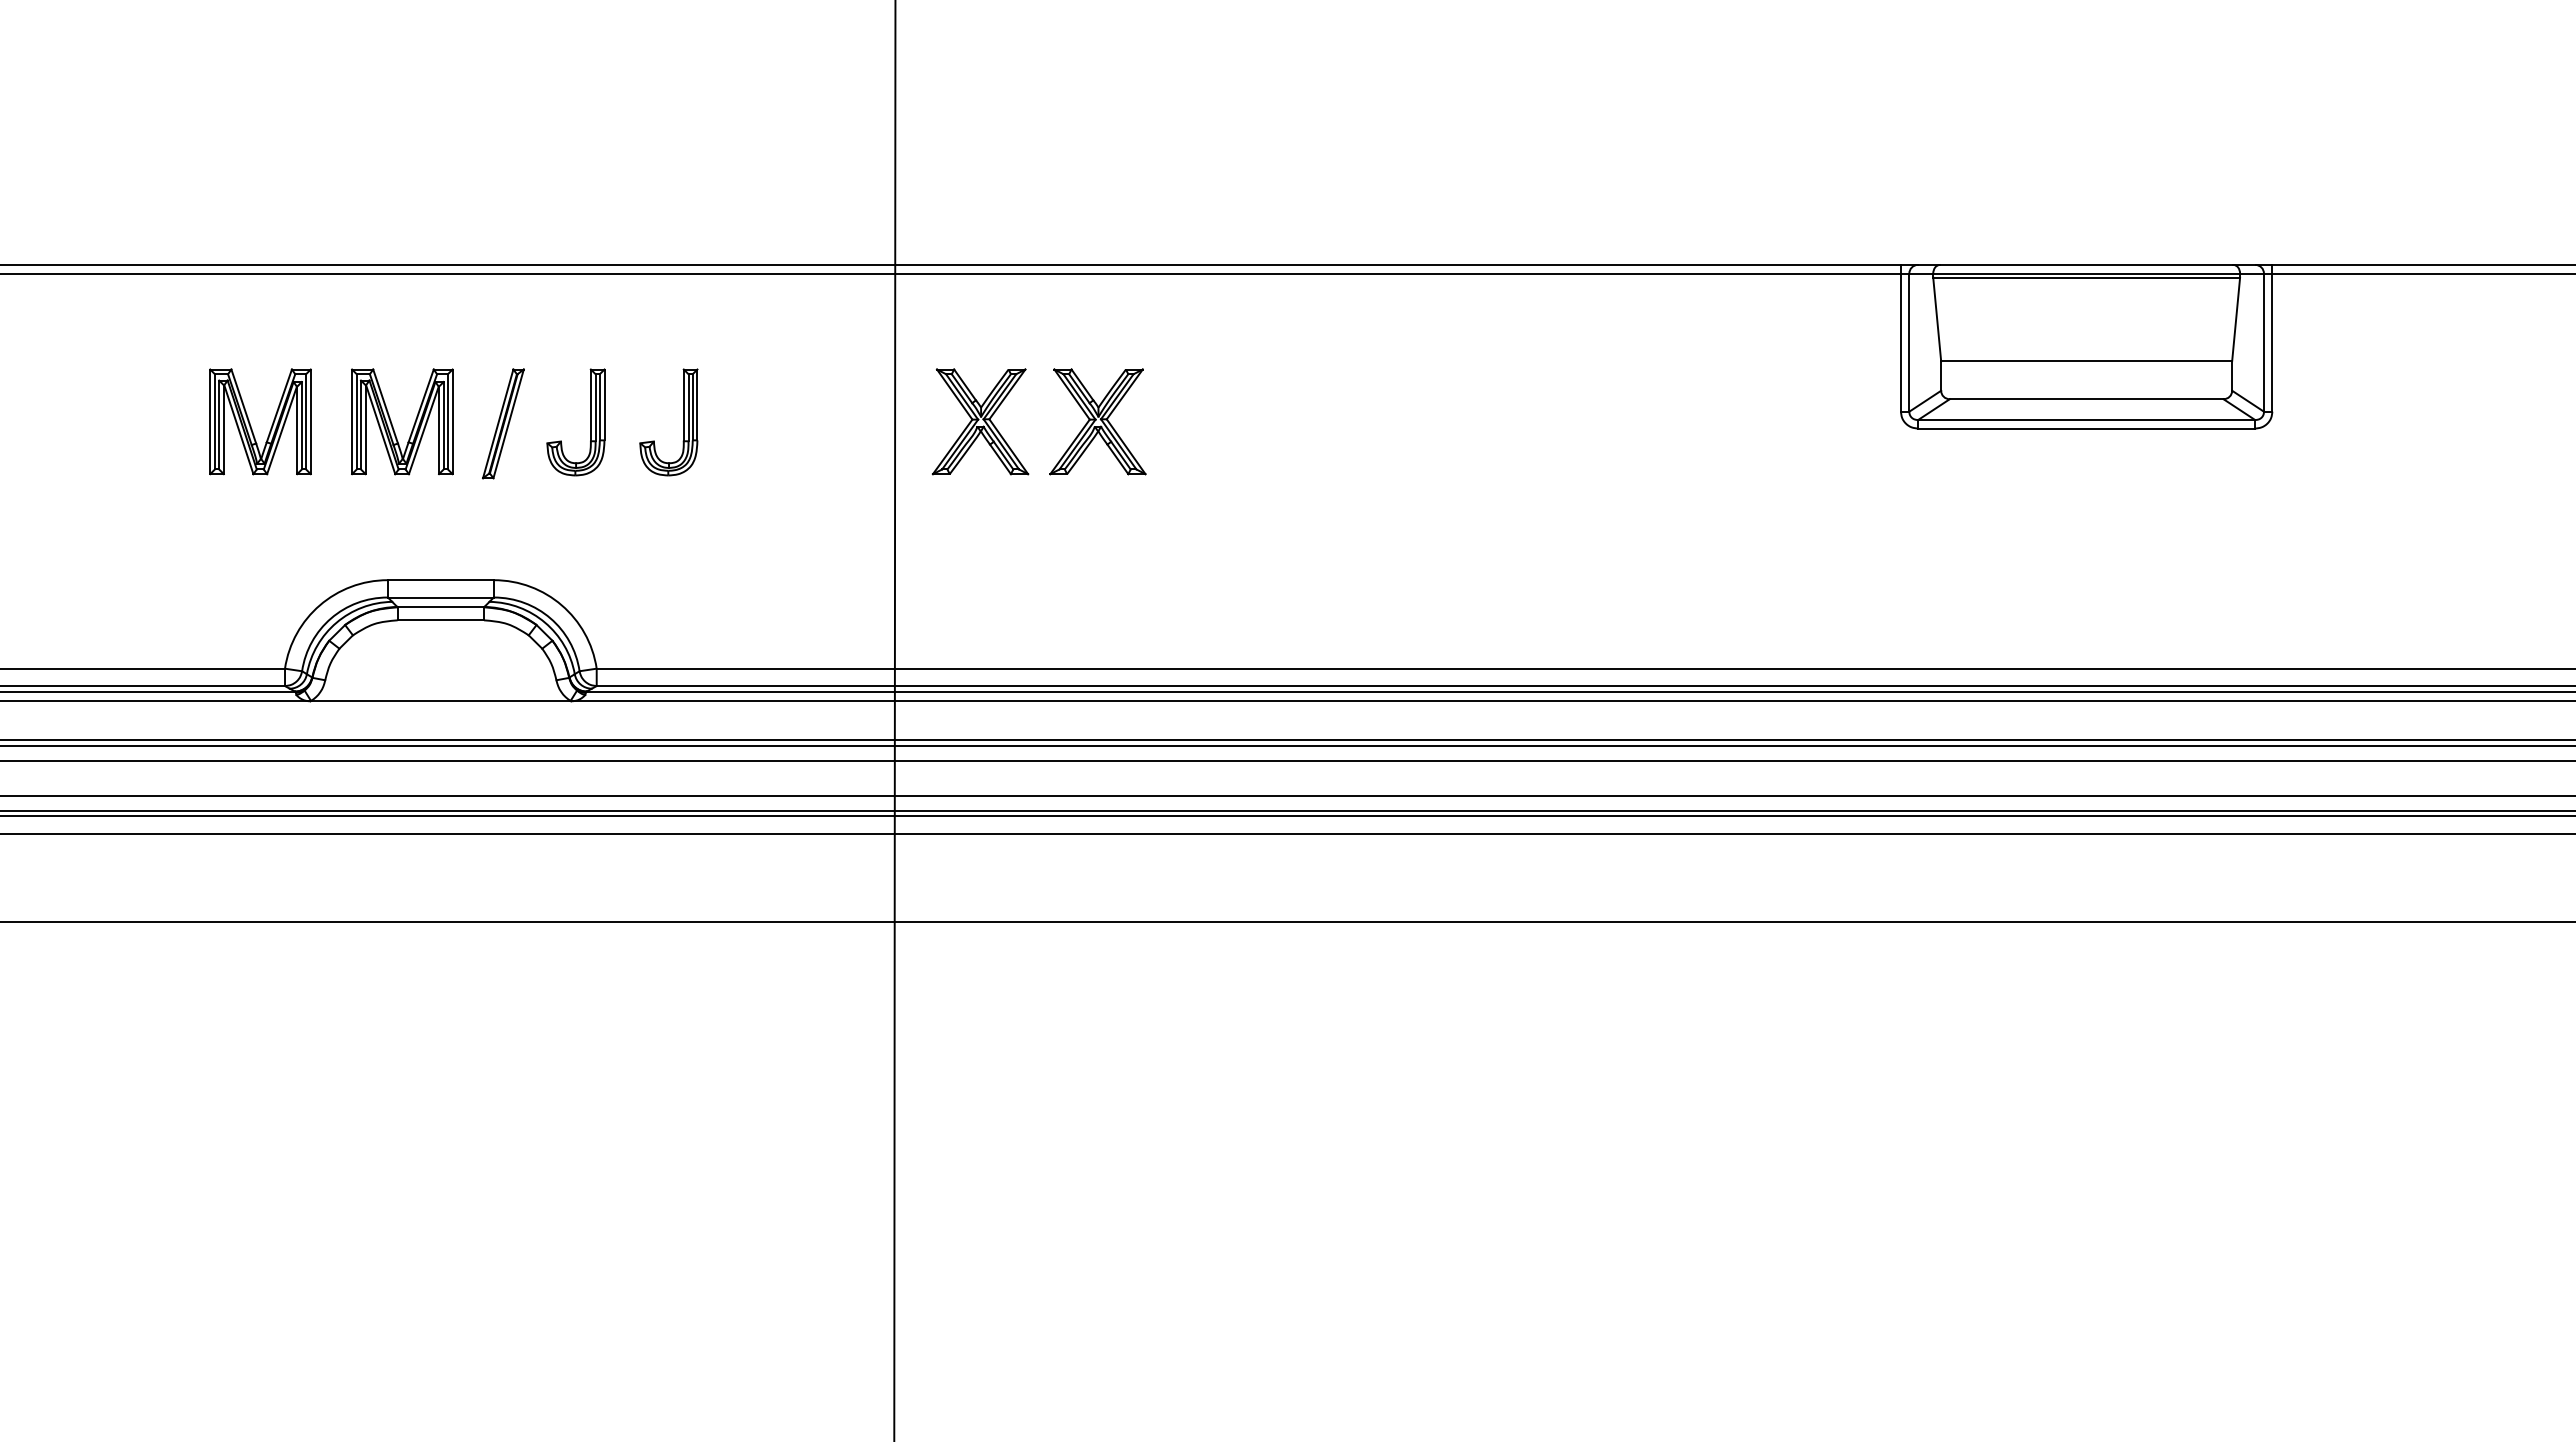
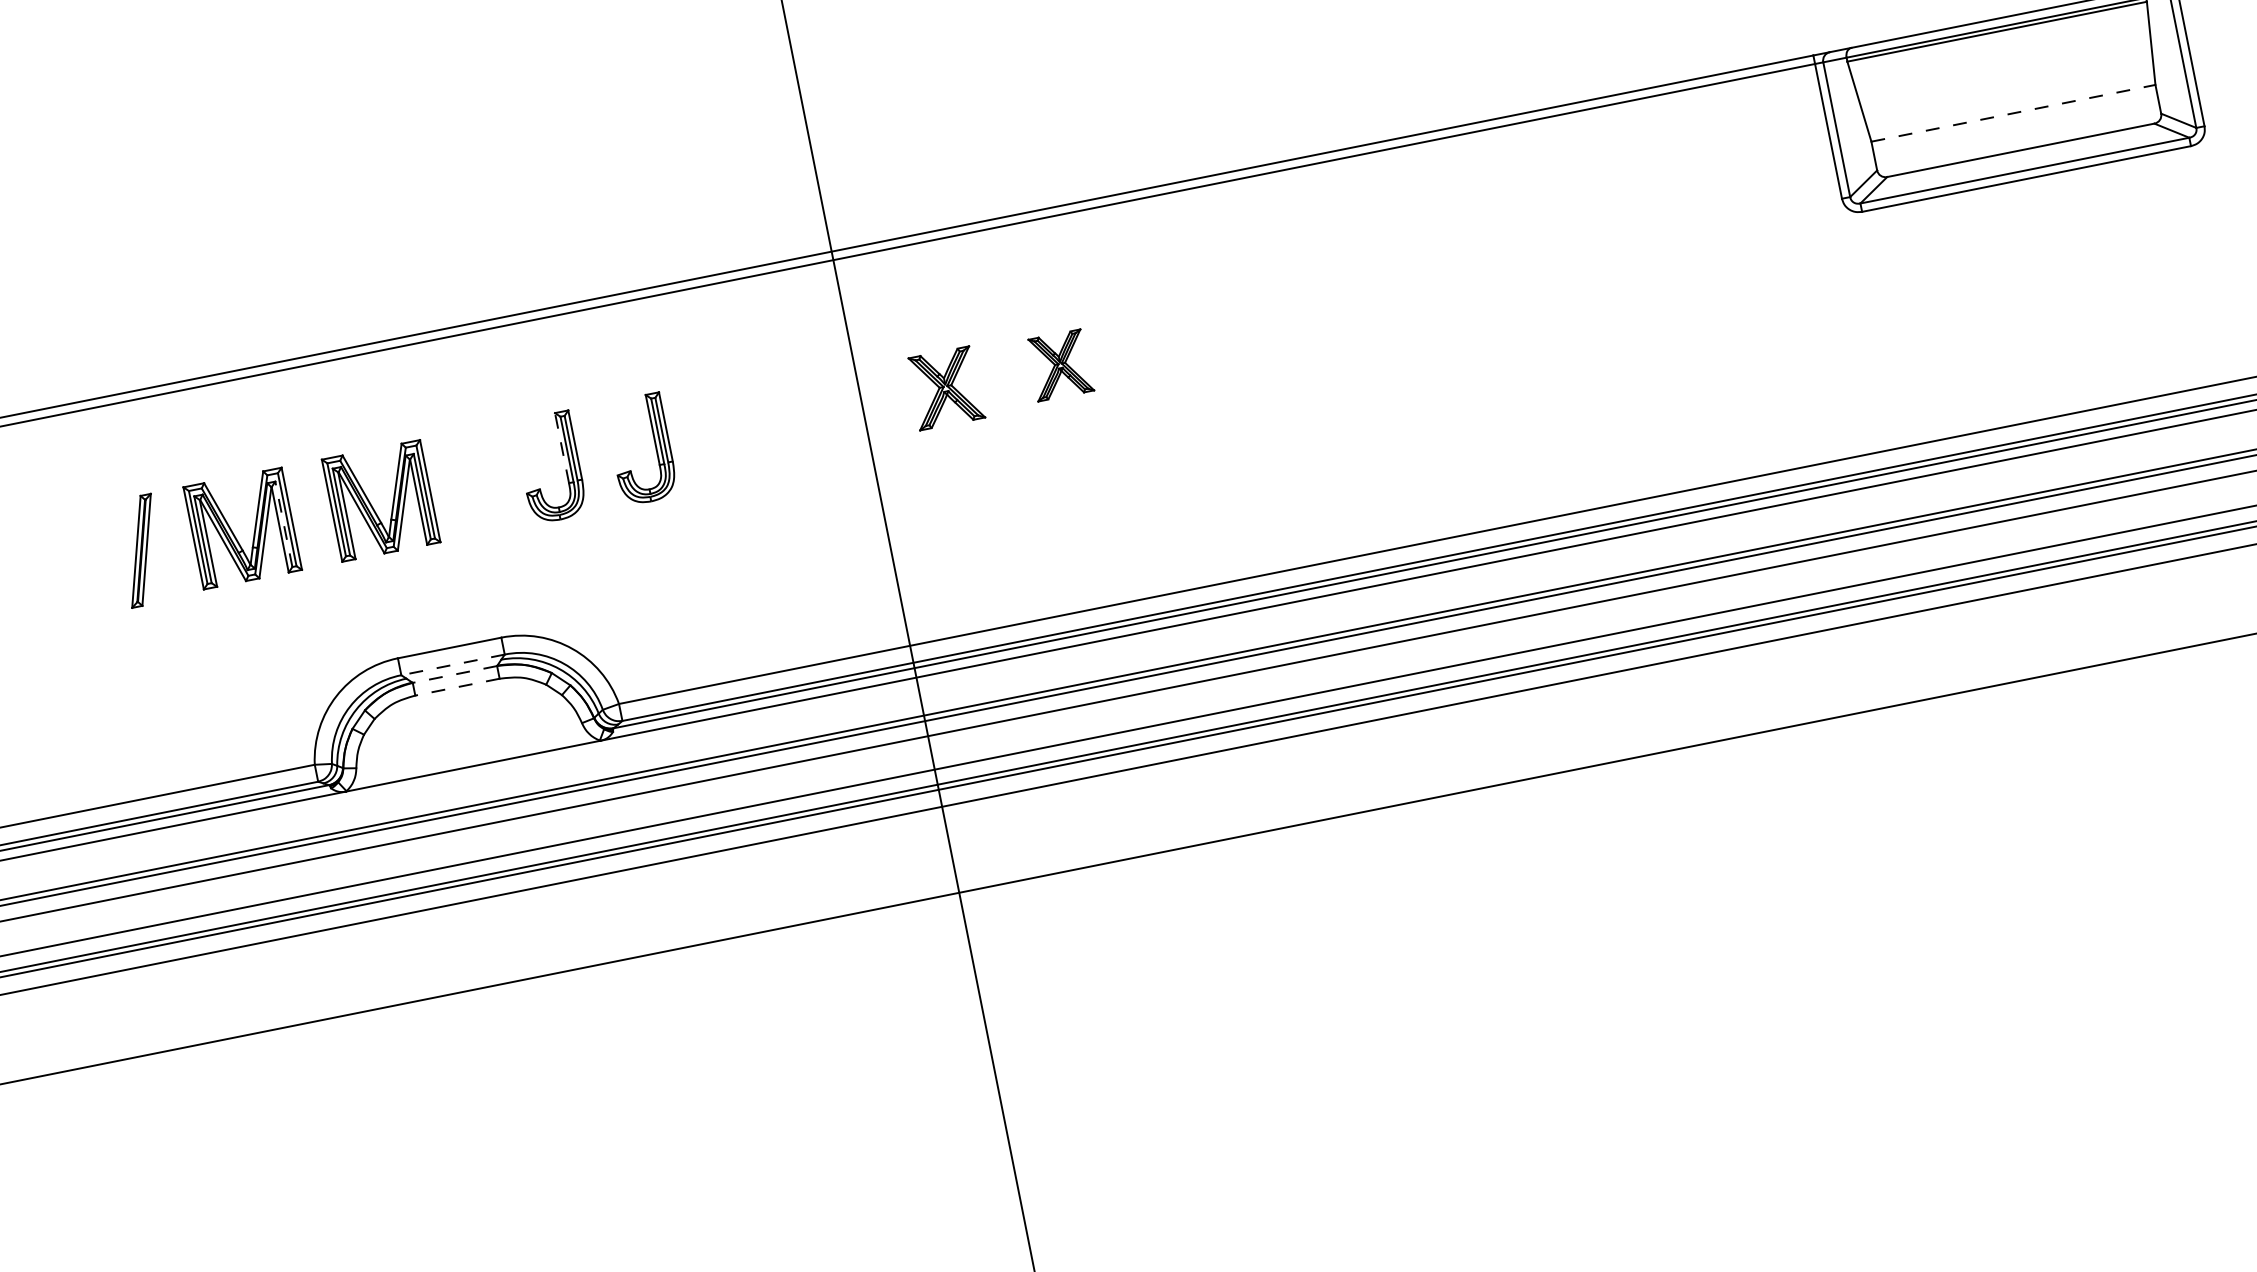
line: (2087, 361) -> (2014, 113), solid -> dashed
line: (590, 405) -> (561, 448), solid -> dashed
part: (980, 421) -> (945, 387), size x0.7
part: (1097, 421) -> (1059, 365), size x0.6
part: (503, 423) -> (141, 550), moved
line: (301, 425) -> (283, 524), solid -> dashed
line: (440, 597) -> (452, 664), solid -> dashed
line: (440, 607) -> (454, 674), solid -> dashed
line: (440, 620) -> (457, 687), solid -> dashed

